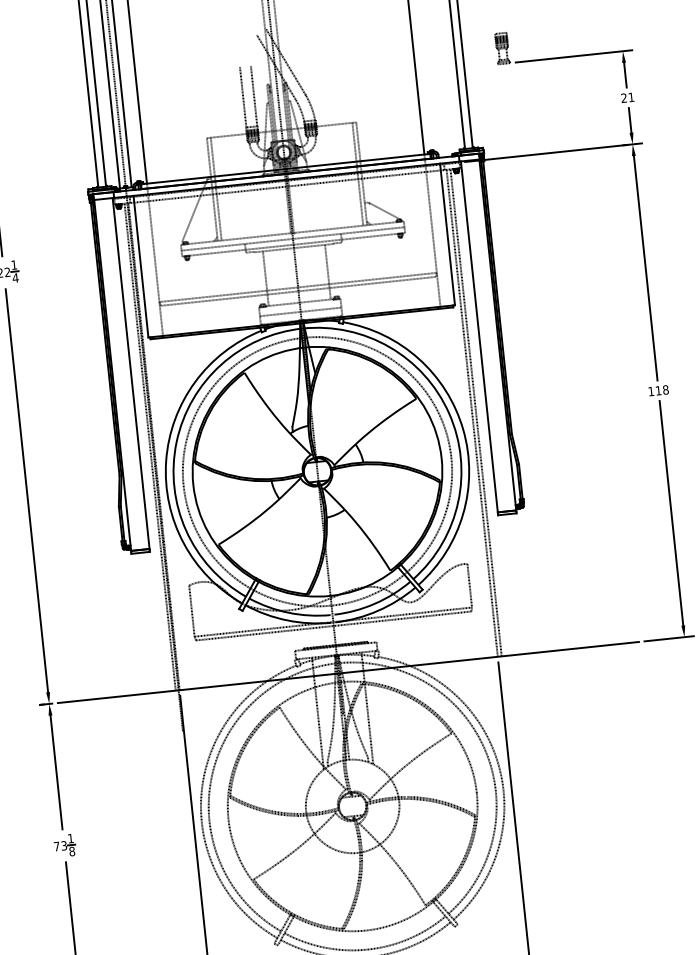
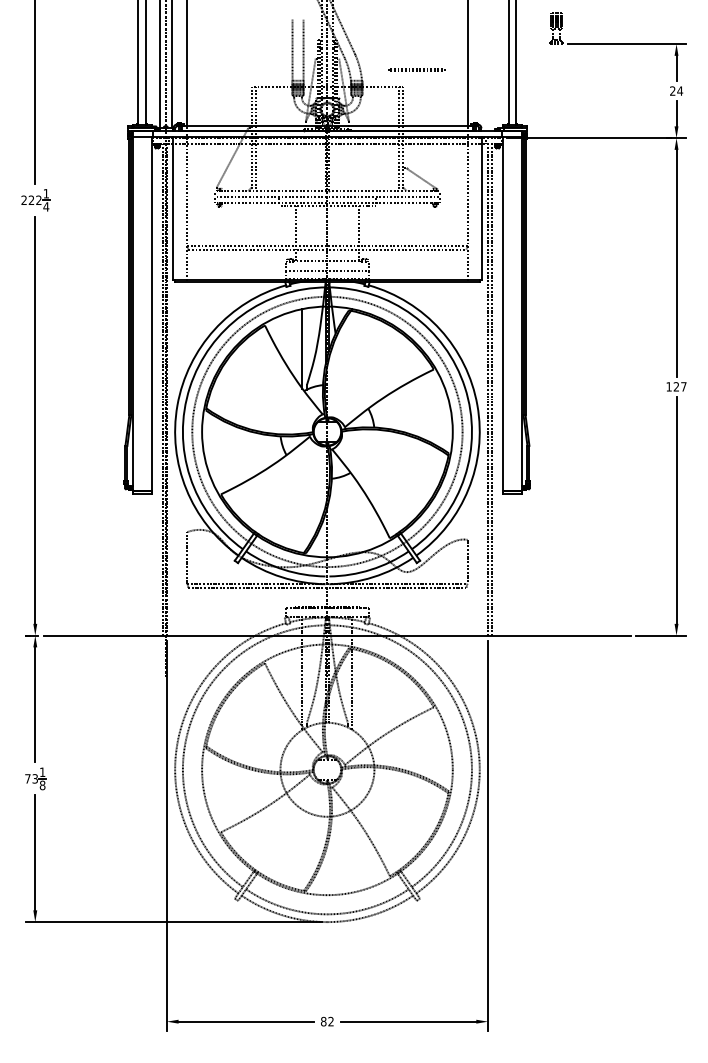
text: (631, 96) -> (680, 90), 21 -> 24
part: (367, 103) -> (416, 69), added
text: (661, 390) -> (679, 386), 118 -> 127
line: (284, 391) -> (302, 348), added

